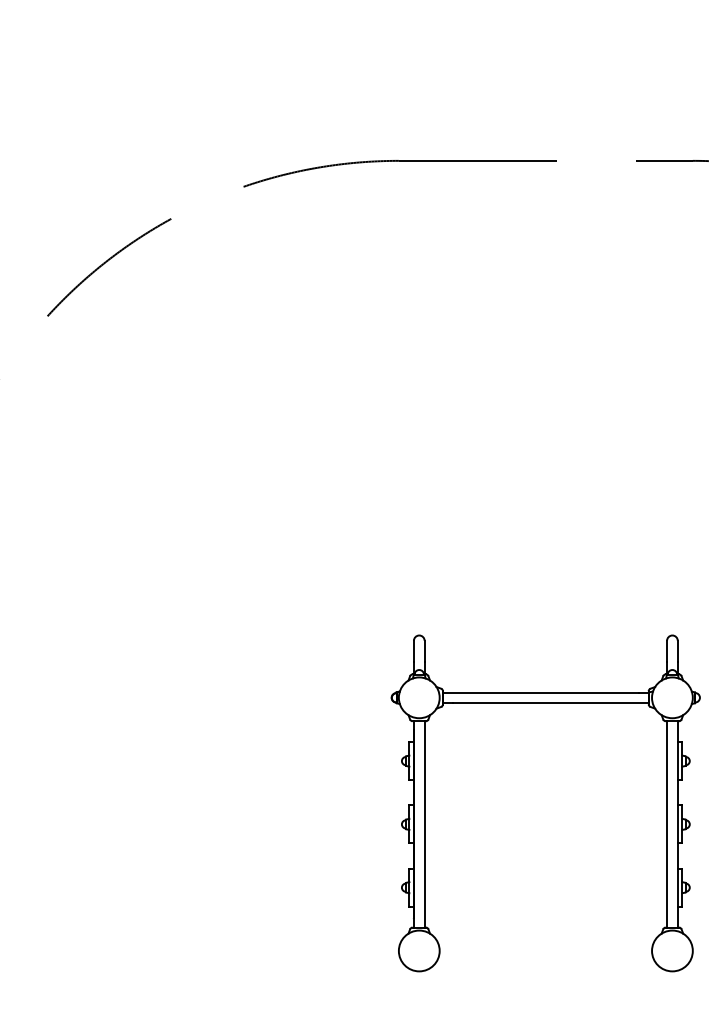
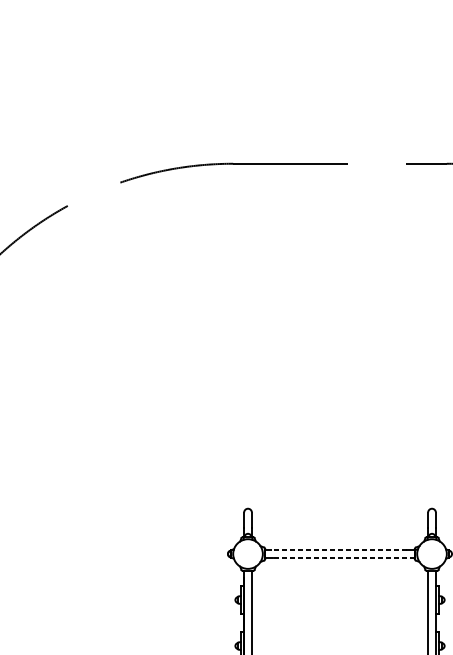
line: (540, 692) -> (336, 550), solid -> dashed
line: (550, 703) -> (343, 558), solid -> dashed

